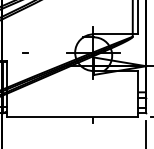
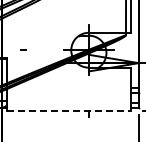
line: (73, 117) -> (69, 111), solid -> dashed

